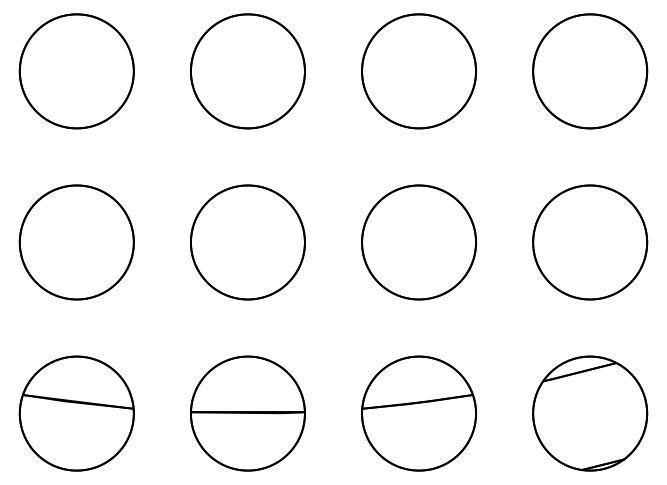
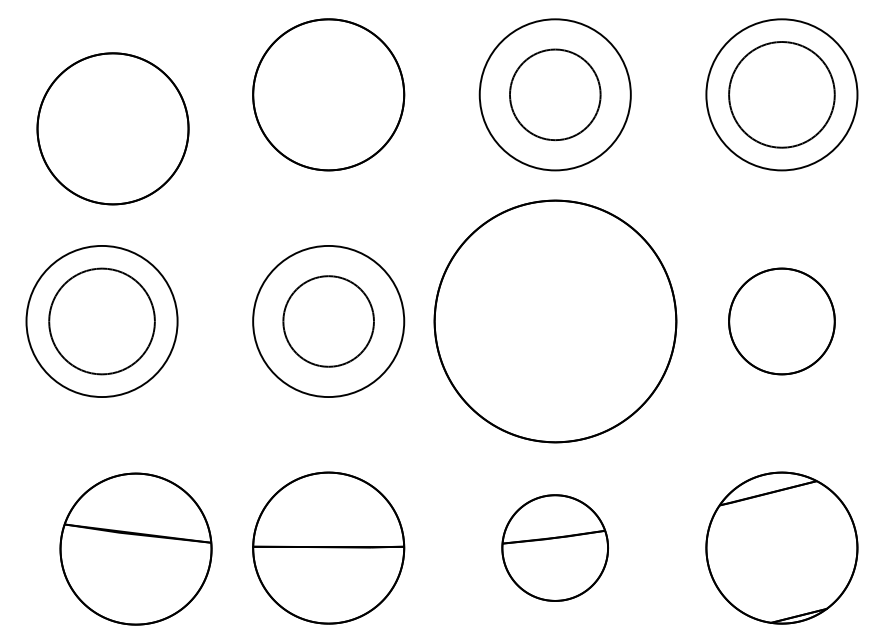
circle: (76, 71) -> (112, 128), moved
circle: (418, 71) -> (554, 94), size x0.6
circle: (589, 71) -> (781, 94), size x0.7
circle: (76, 242) -> (101, 321), size x0.7
circle: (247, 242) -> (328, 321), size x0.6
circle: (418, 242) -> (554, 321), size x1.6
circle: (589, 242) -> (781, 321), size x0.7
part: (76, 413) -> (135, 548), moved
part: (418, 413) -> (554, 547), size x0.7

